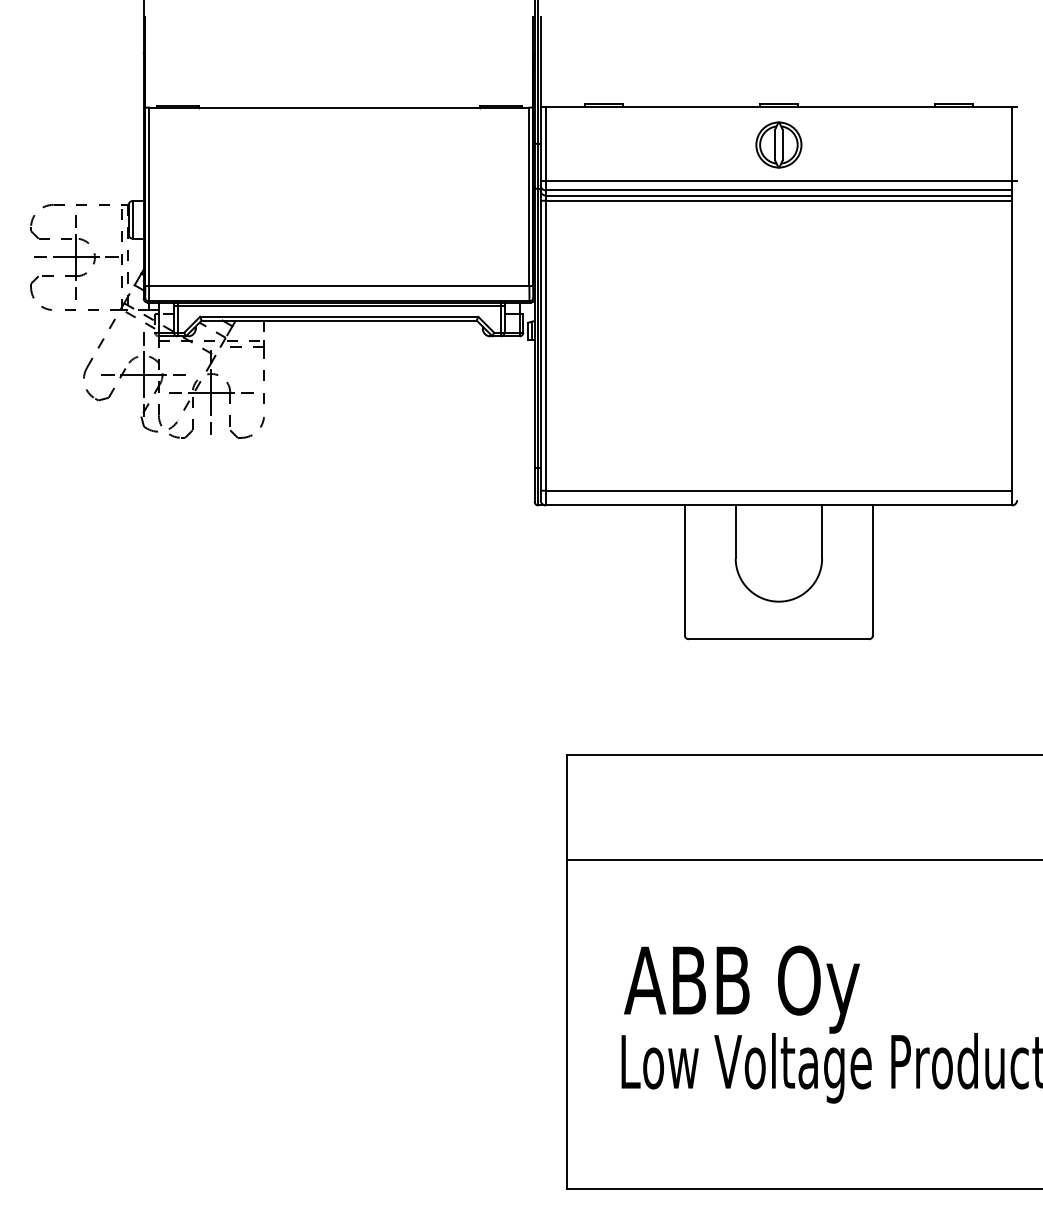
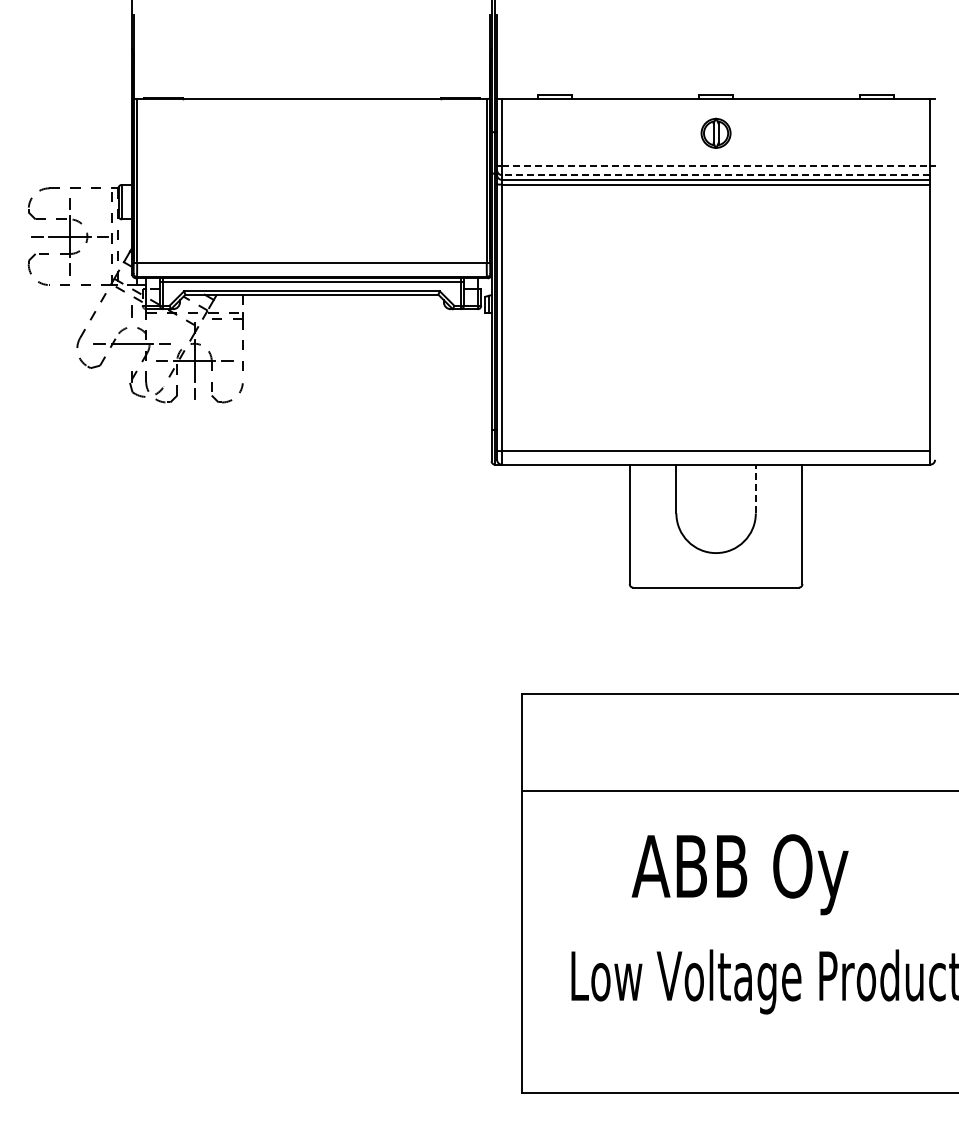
part: (778, 145) -> (715, 133), size x0.7
line: (779, 181) -> (716, 166), solid -> dashed
line: (778, 190) -> (715, 175), solid -> dashed
line: (143, 374) -> (132, 344), removed
line: (821, 531) -> (755, 488), solid -> dashed
text: (741, 989) -> (739, 874), moved

